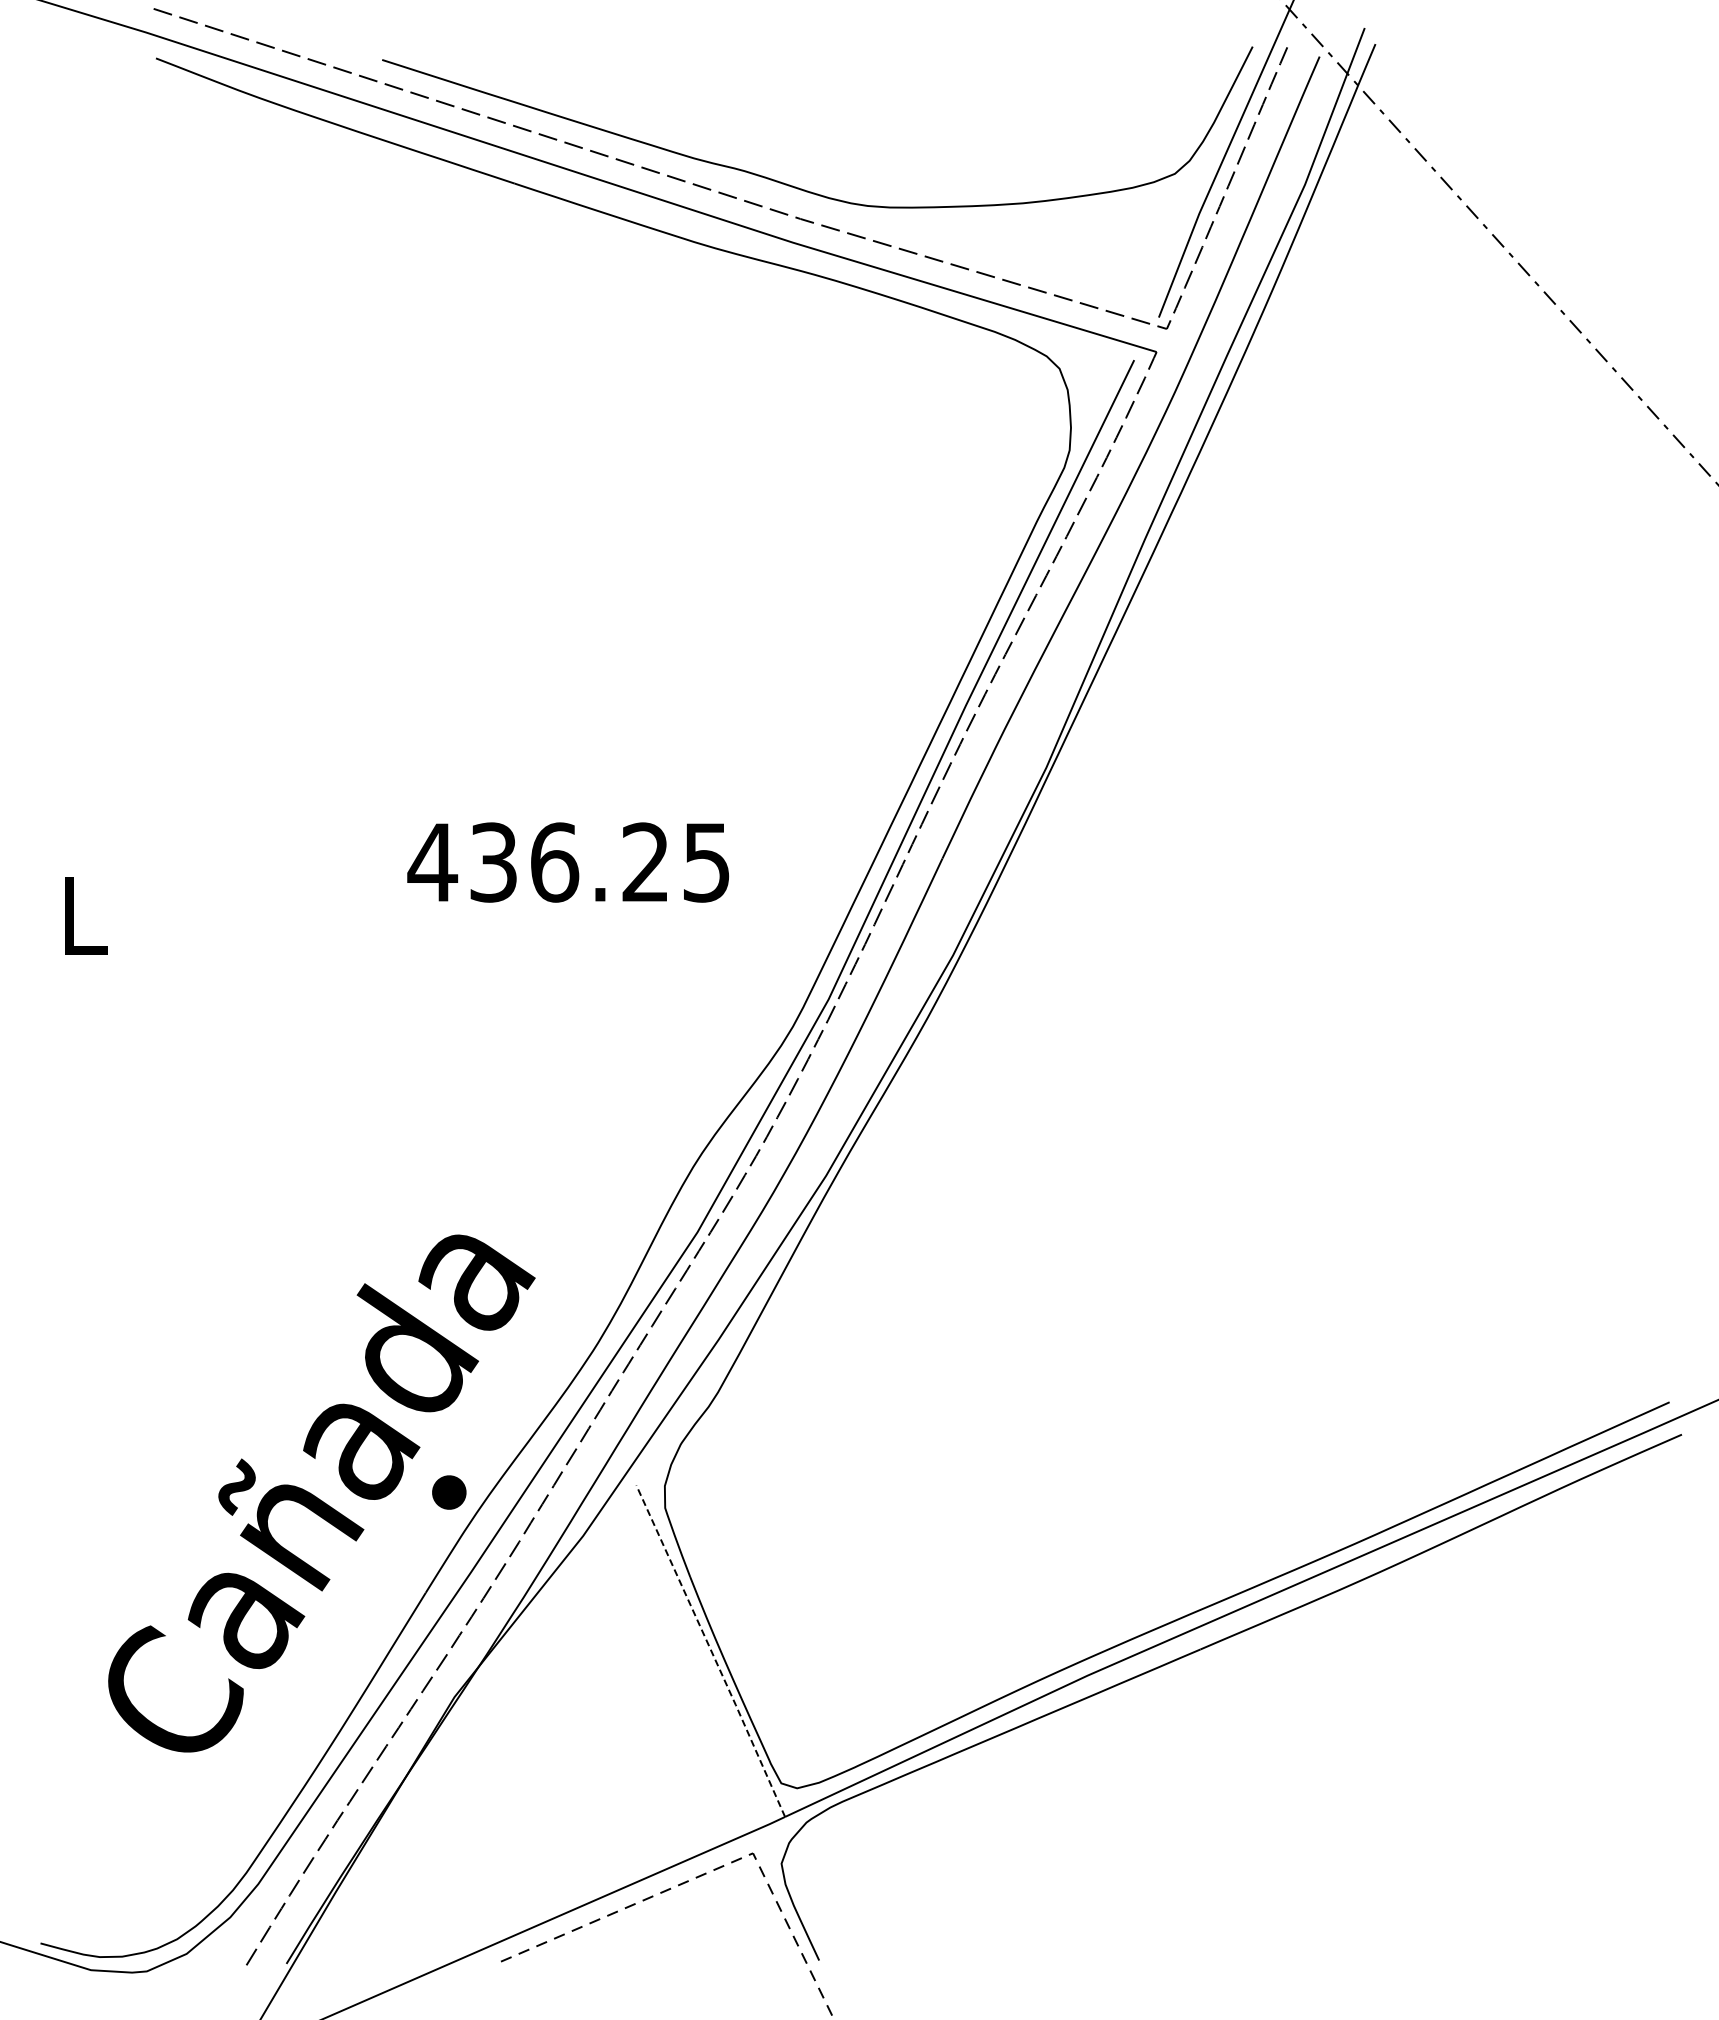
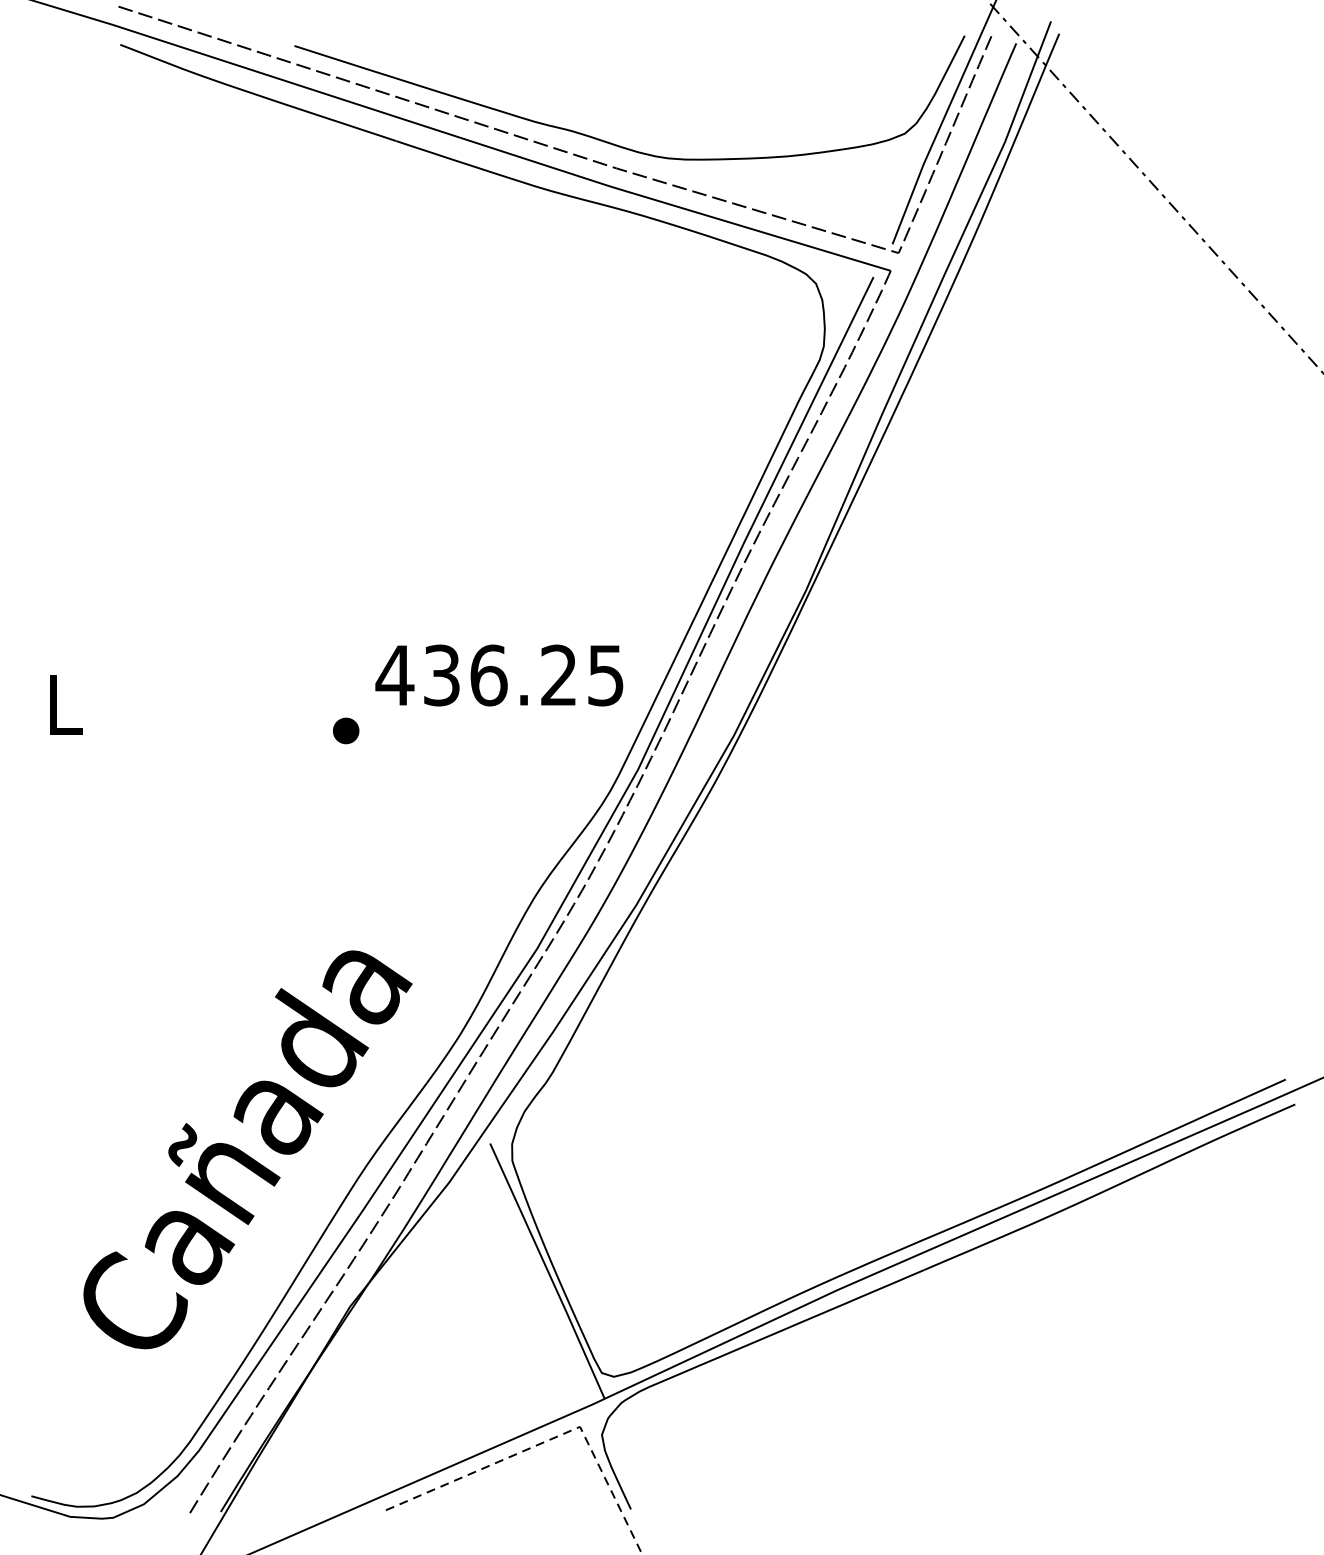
text: (568, 862) -> (499, 675), moved
part: (449, 1492) -> (346, 730), moved
line: (711, 1651) -> (548, 1271), dashed -> solid

